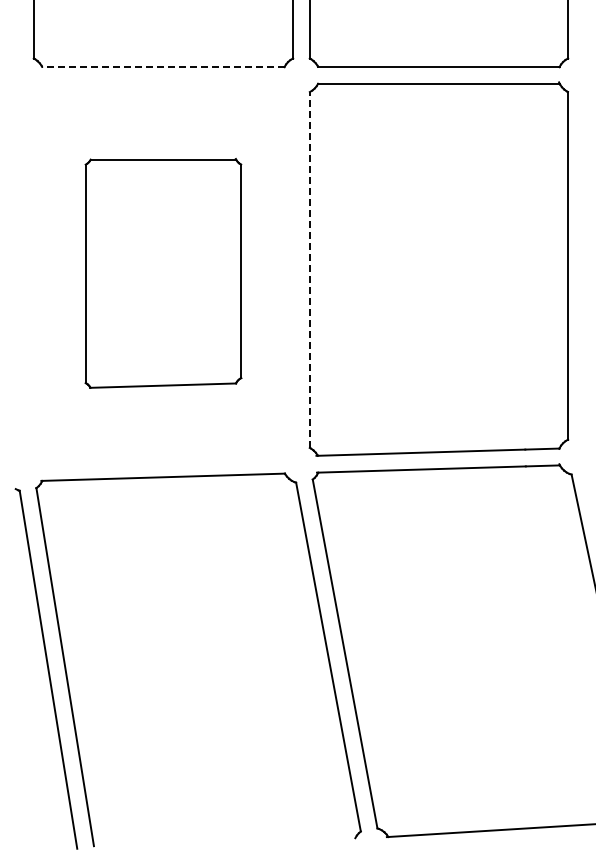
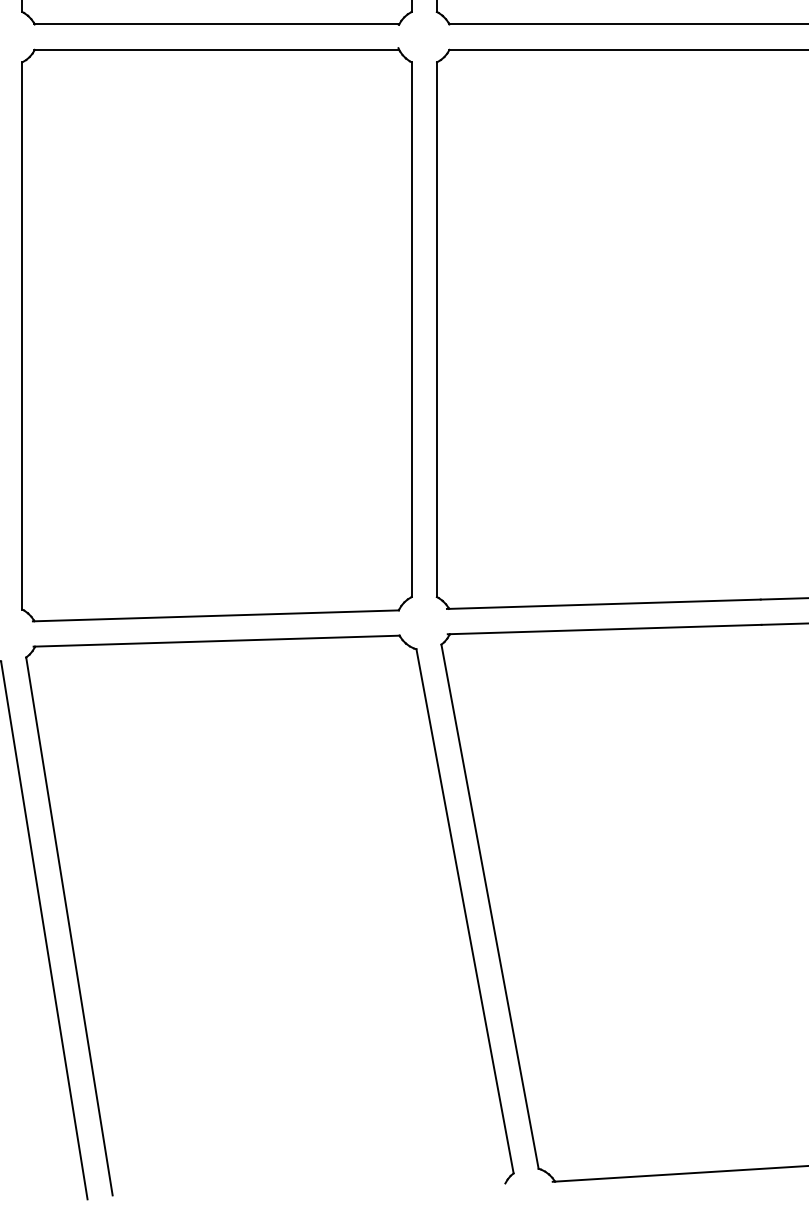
line: (162, 66) -> (215, 23), dashed -> solid
line: (309, 269) -> (436, 328), dashed -> solid
part: (163, 273) -> (217, 334), size x1.67

